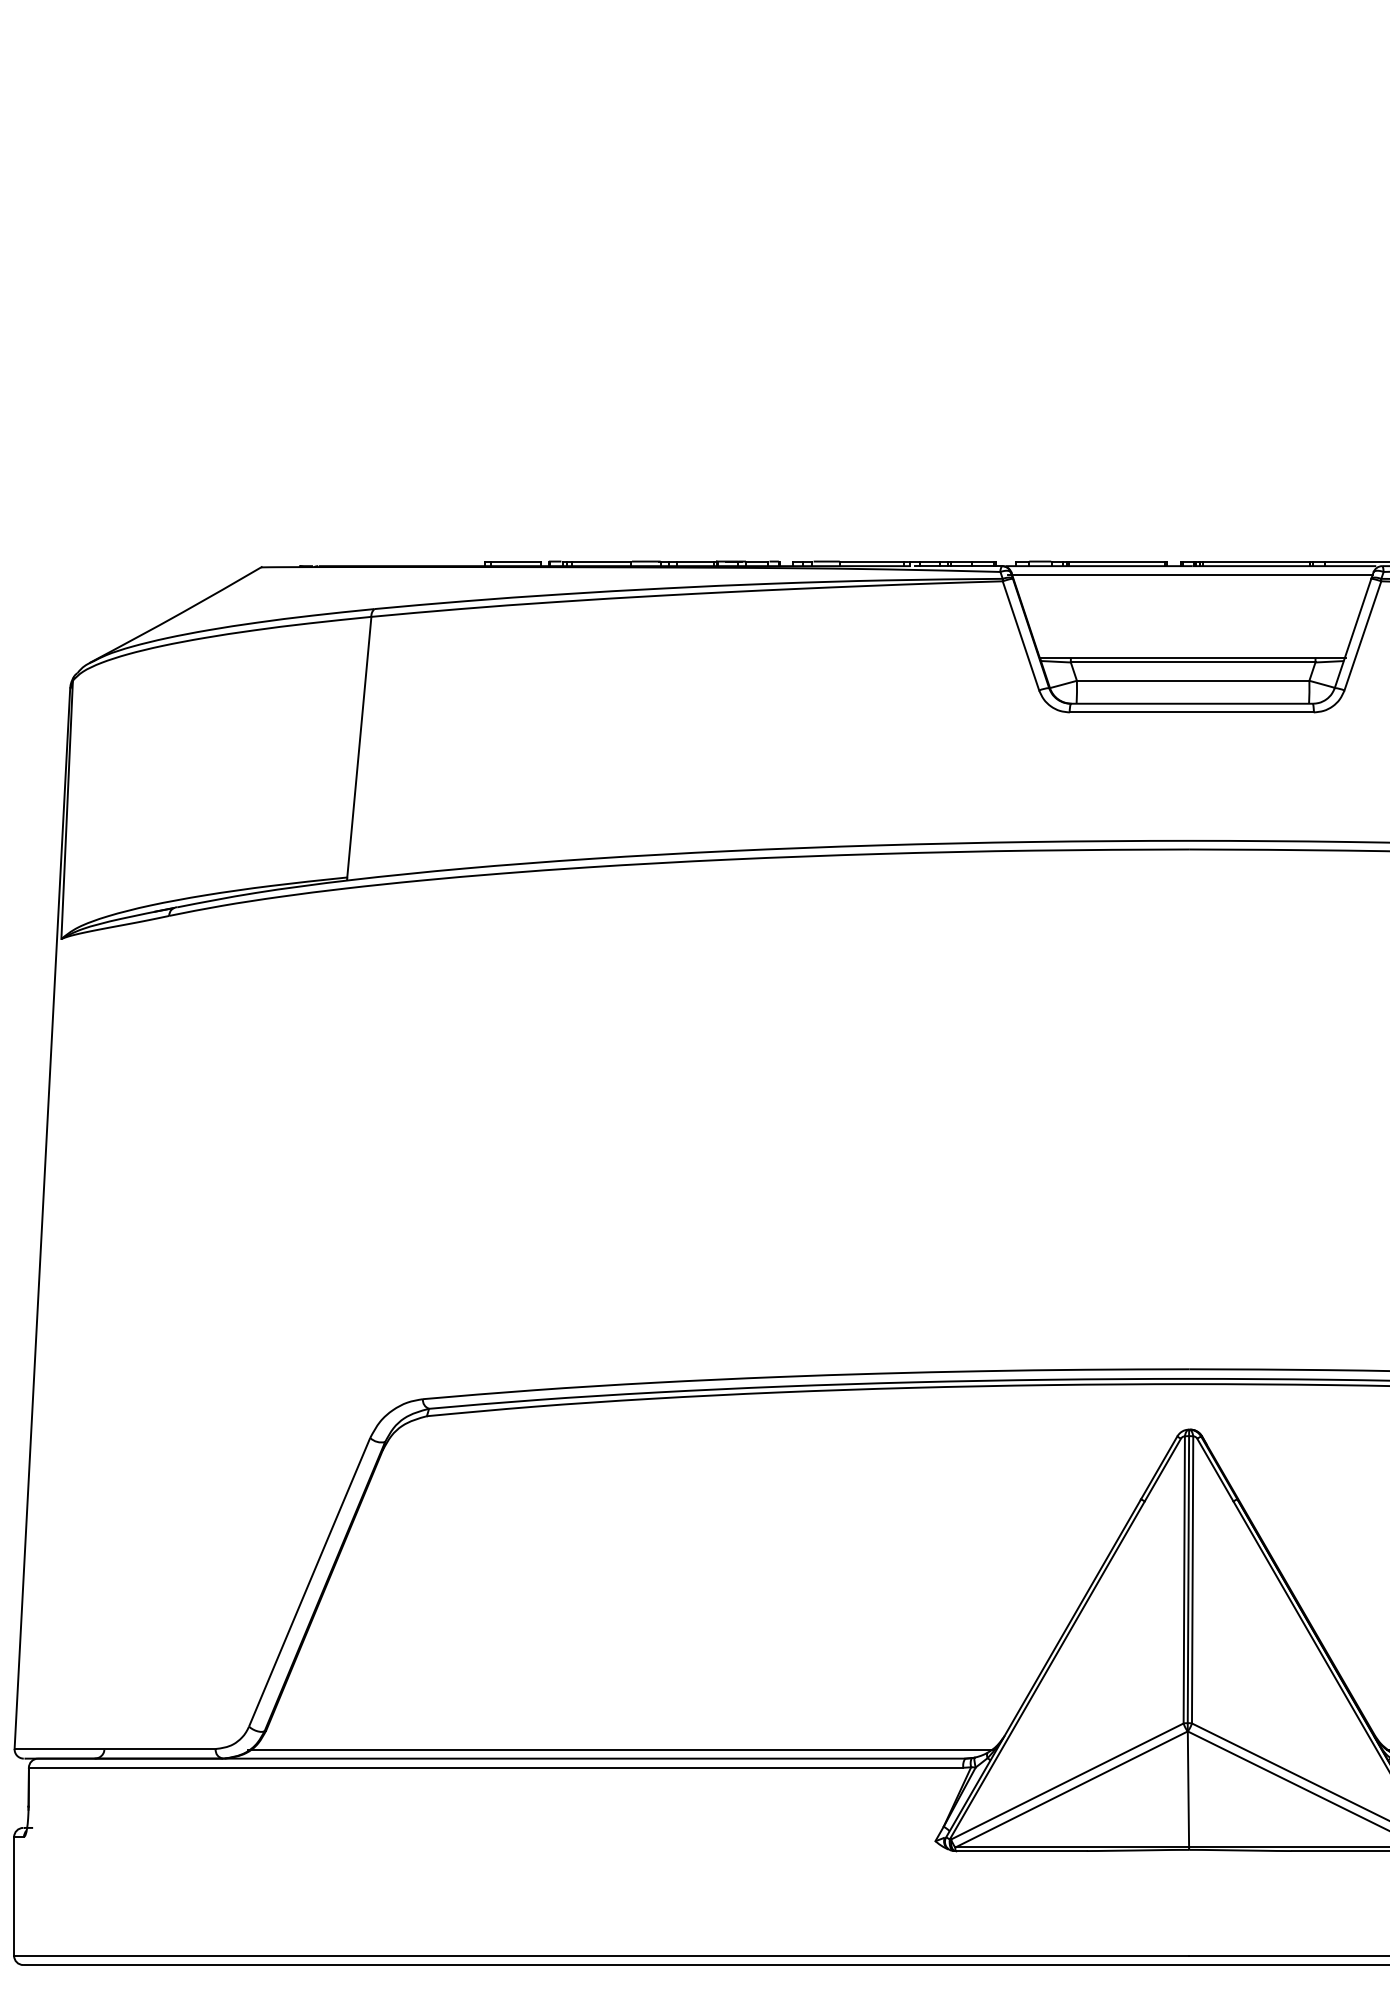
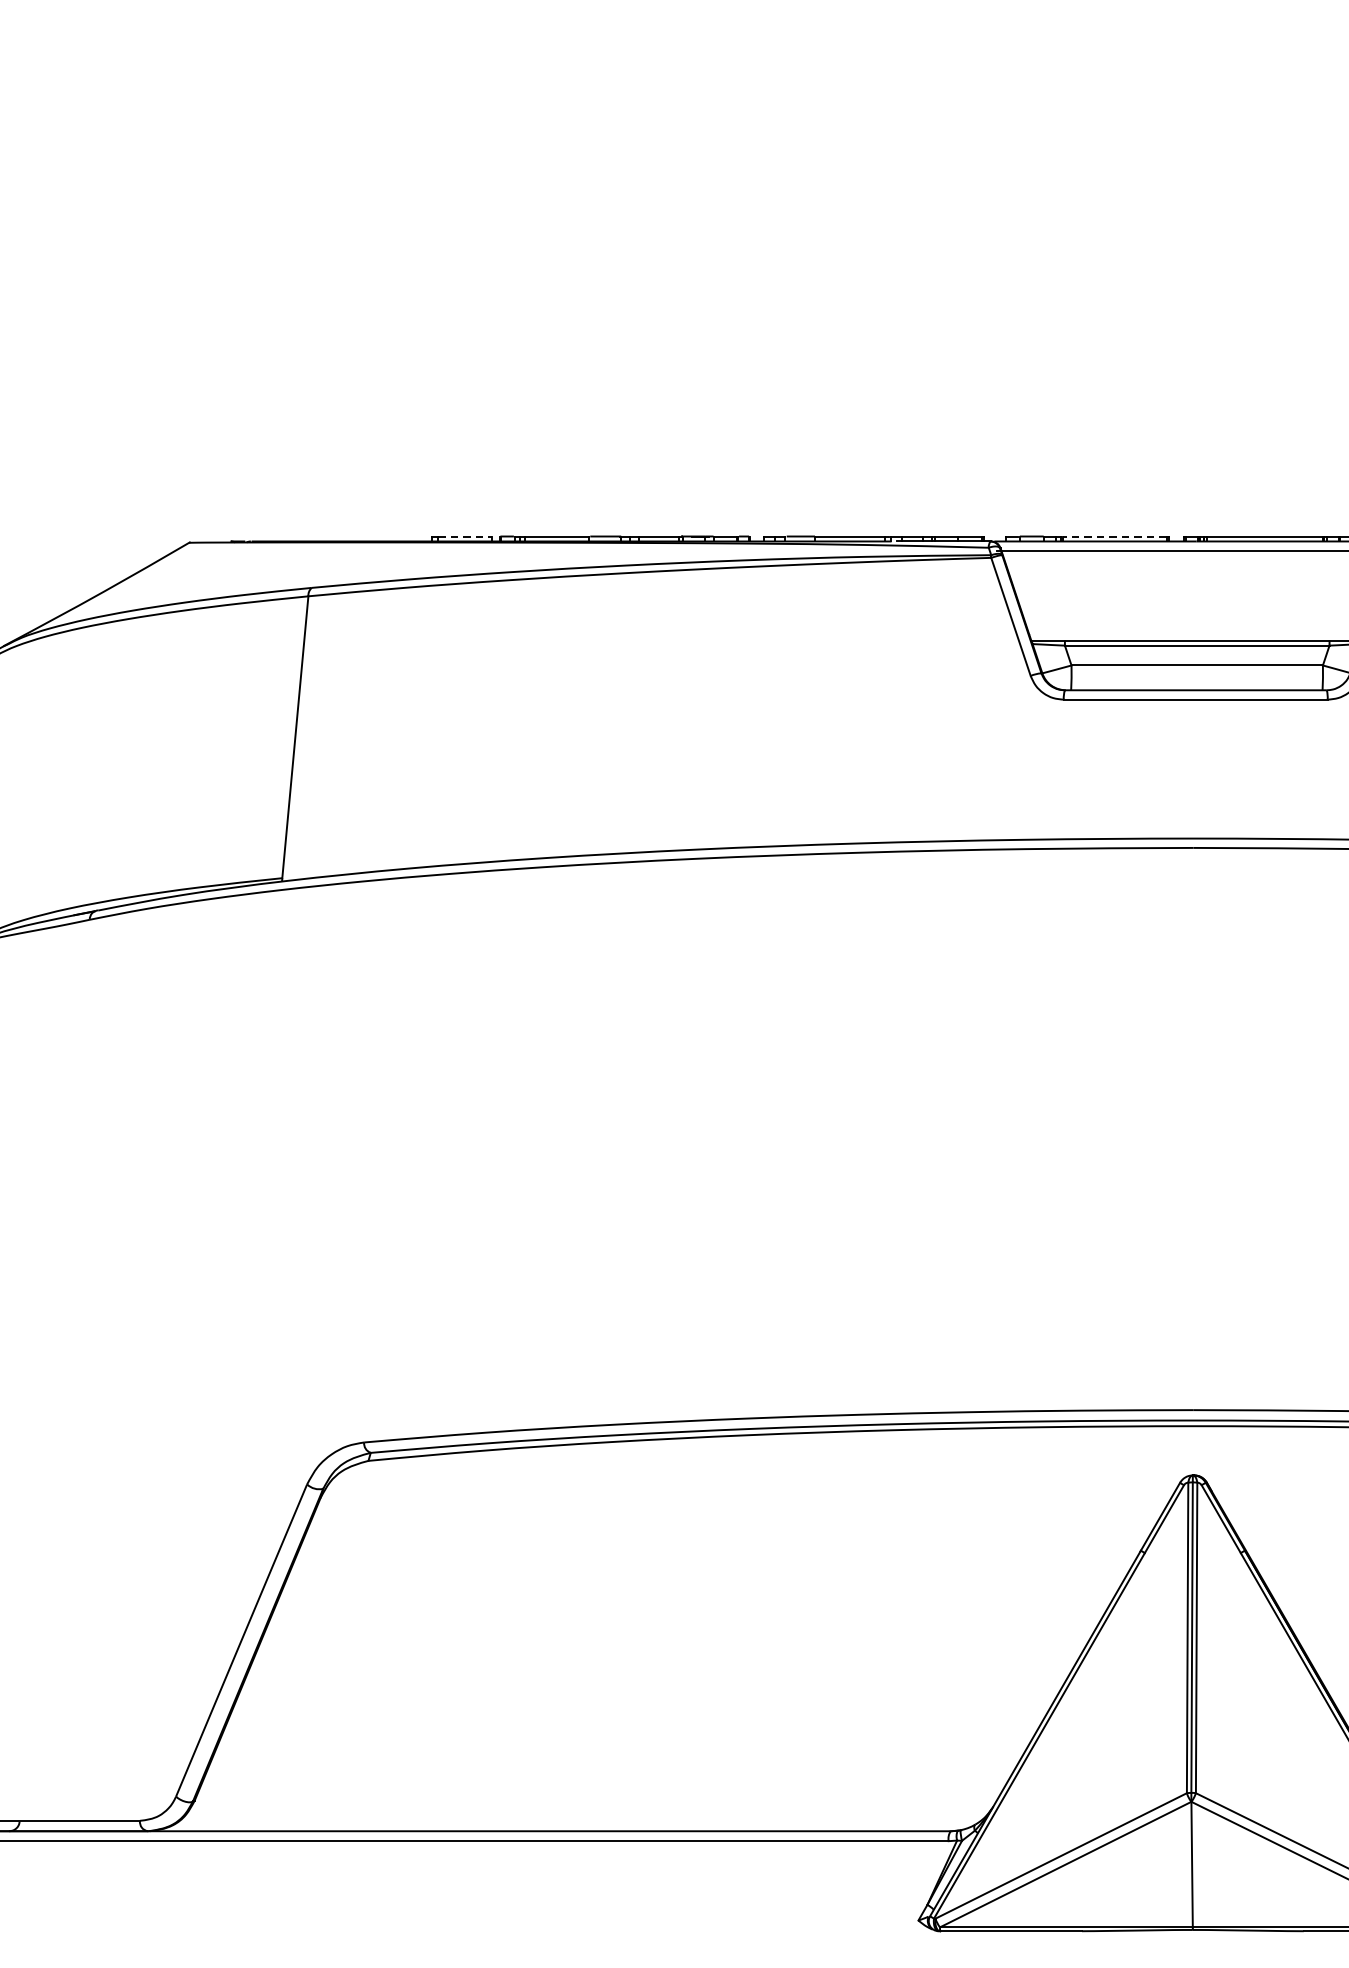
line: (516, 561) -> (465, 536), solid -> dashed
line: (1116, 561) -> (1114, 536), solid -> dashed
line: (620, 1749) -> (577, 1821), removed

